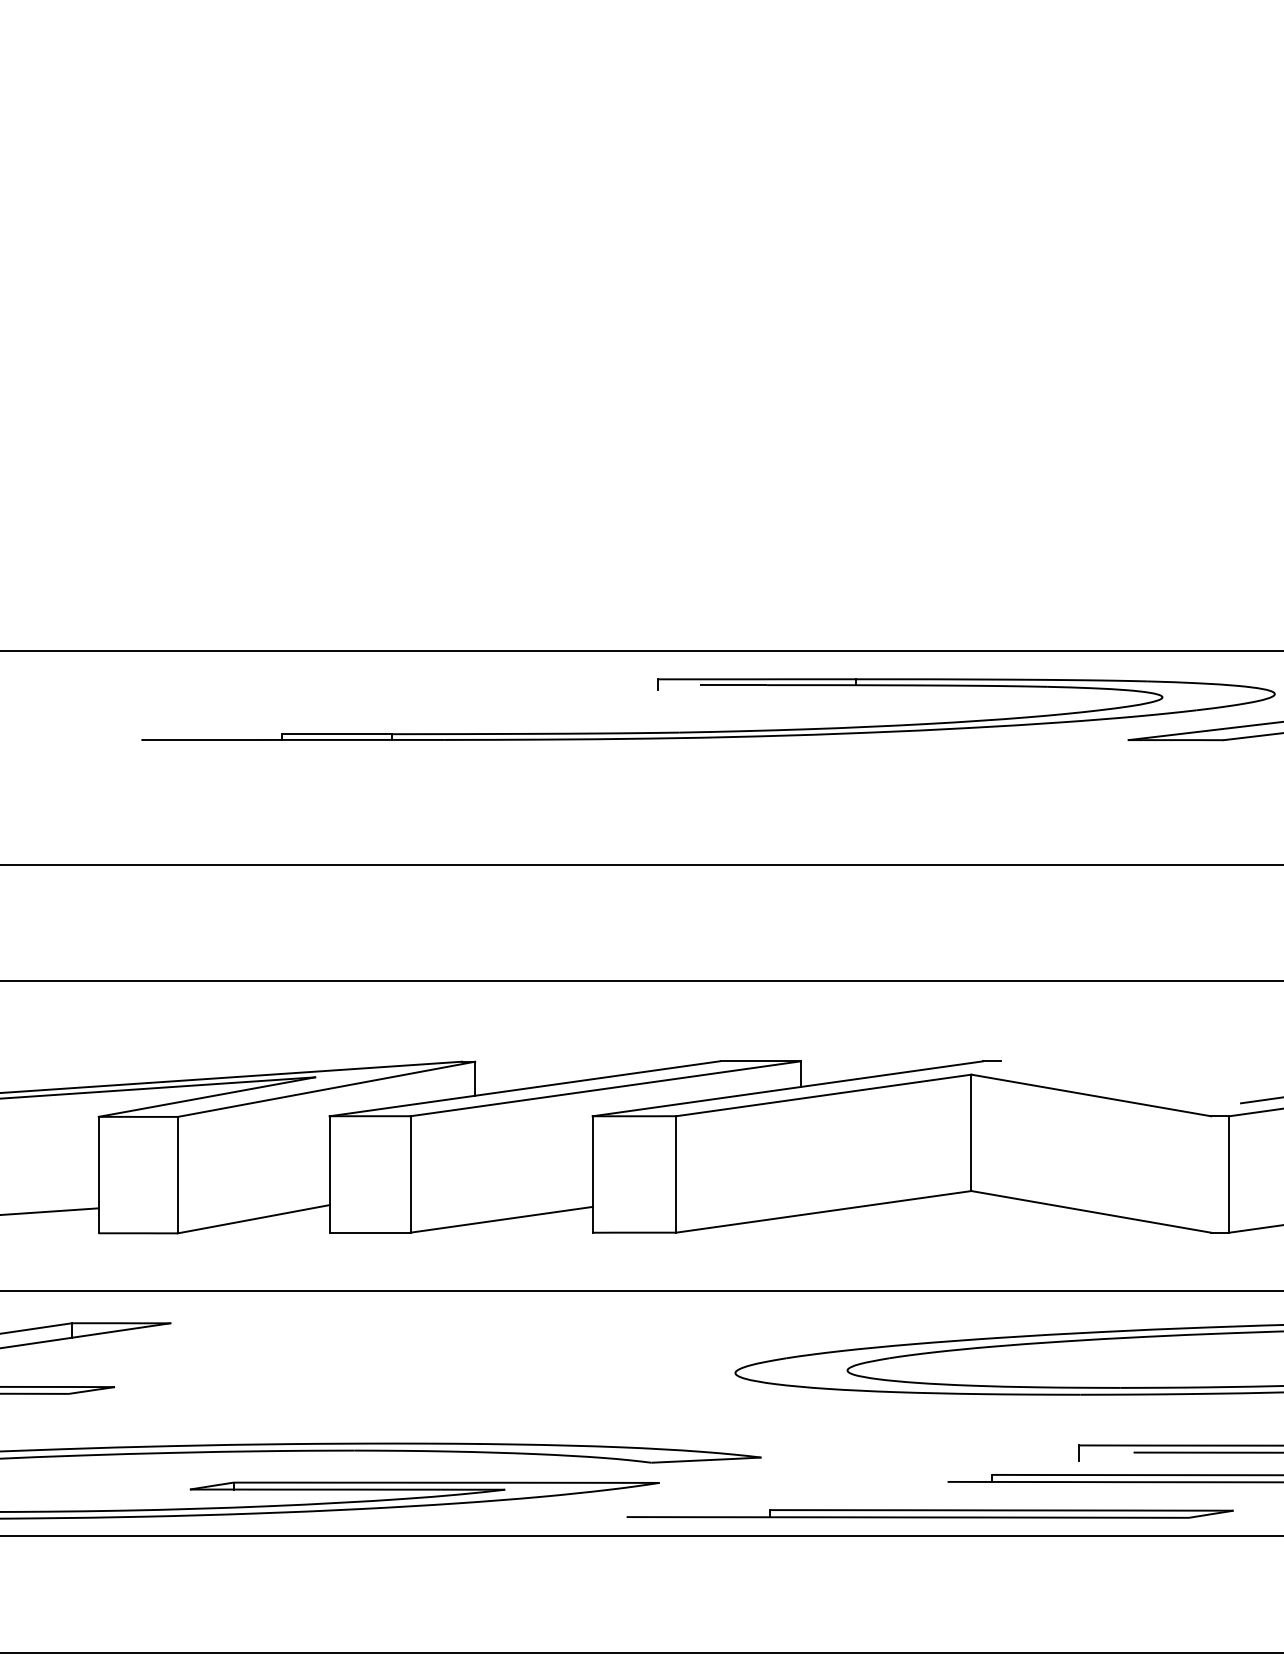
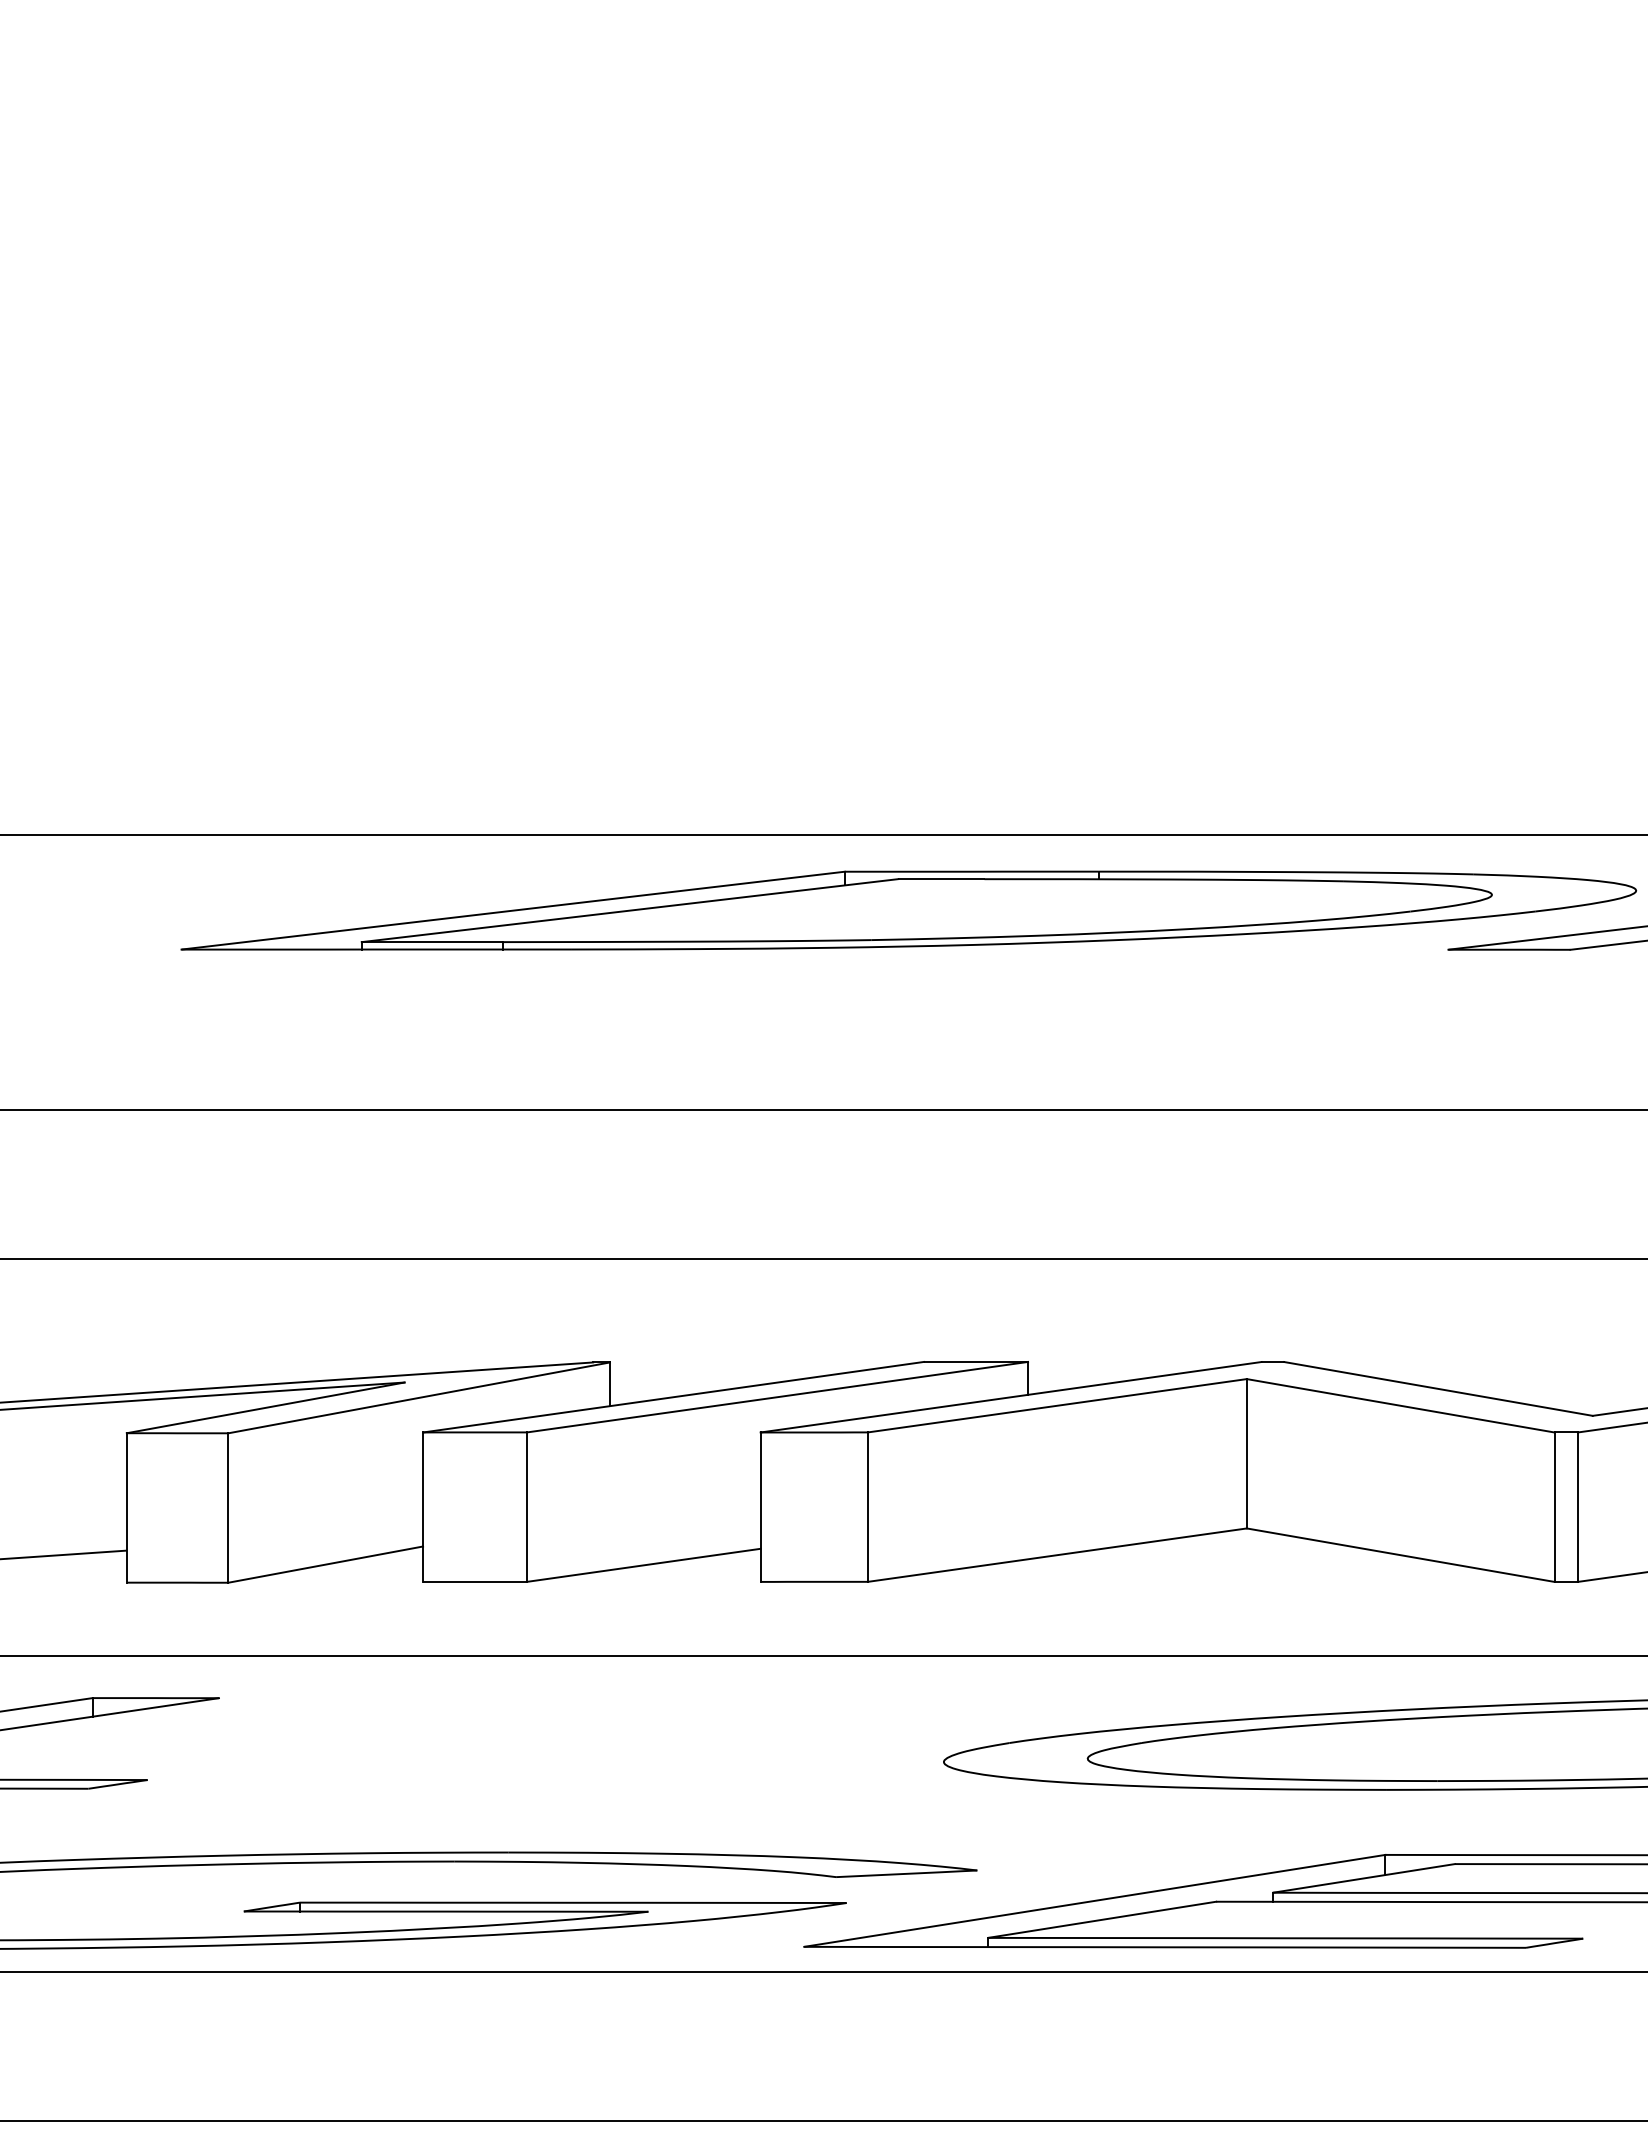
line: (399, 709) -> (512, 910), added
line: (490, 709) -> (629, 910), added
line: (1120, 1082) -> (1438, 1388), added
line: (1211, 1173) -> (1554, 1506), added
line: (1062, 1463) -> (1363, 1878), added
line: (852, 1480) -> (1094, 1900), added
line: (859, 1495) -> (1102, 1919), added

